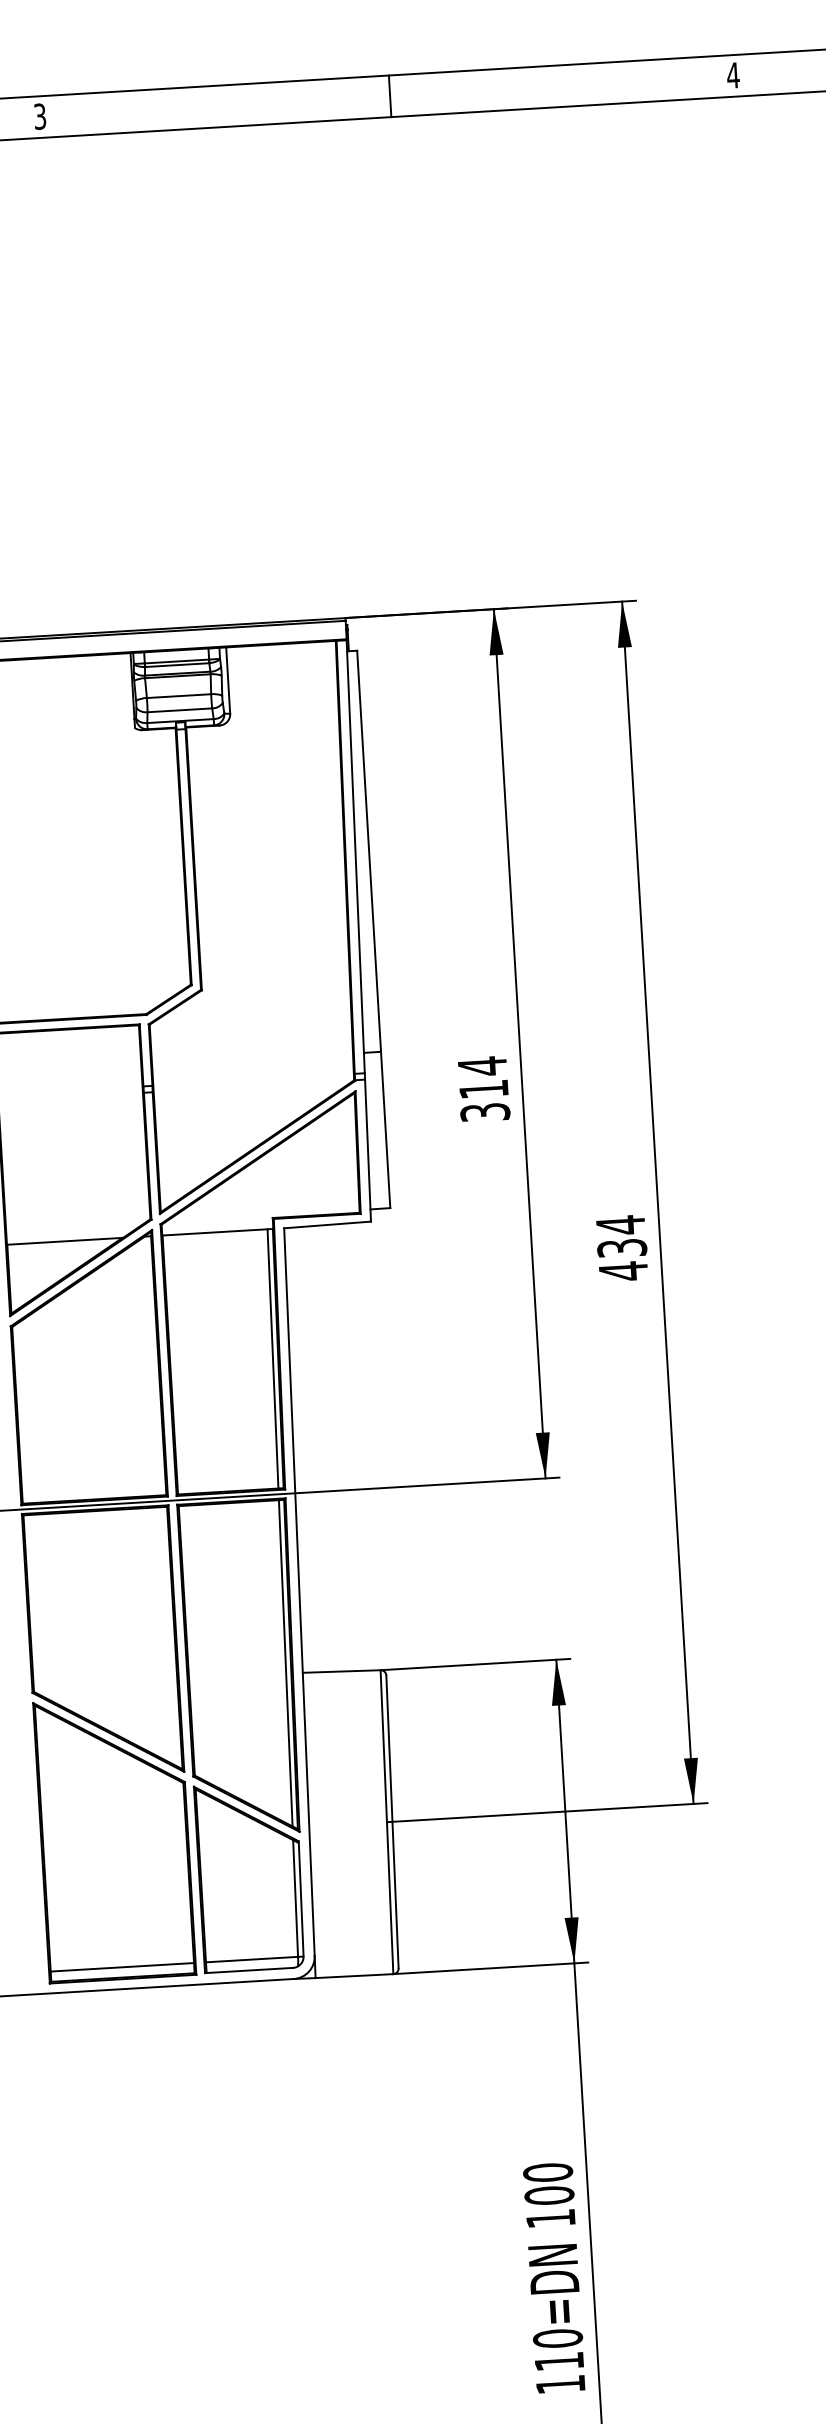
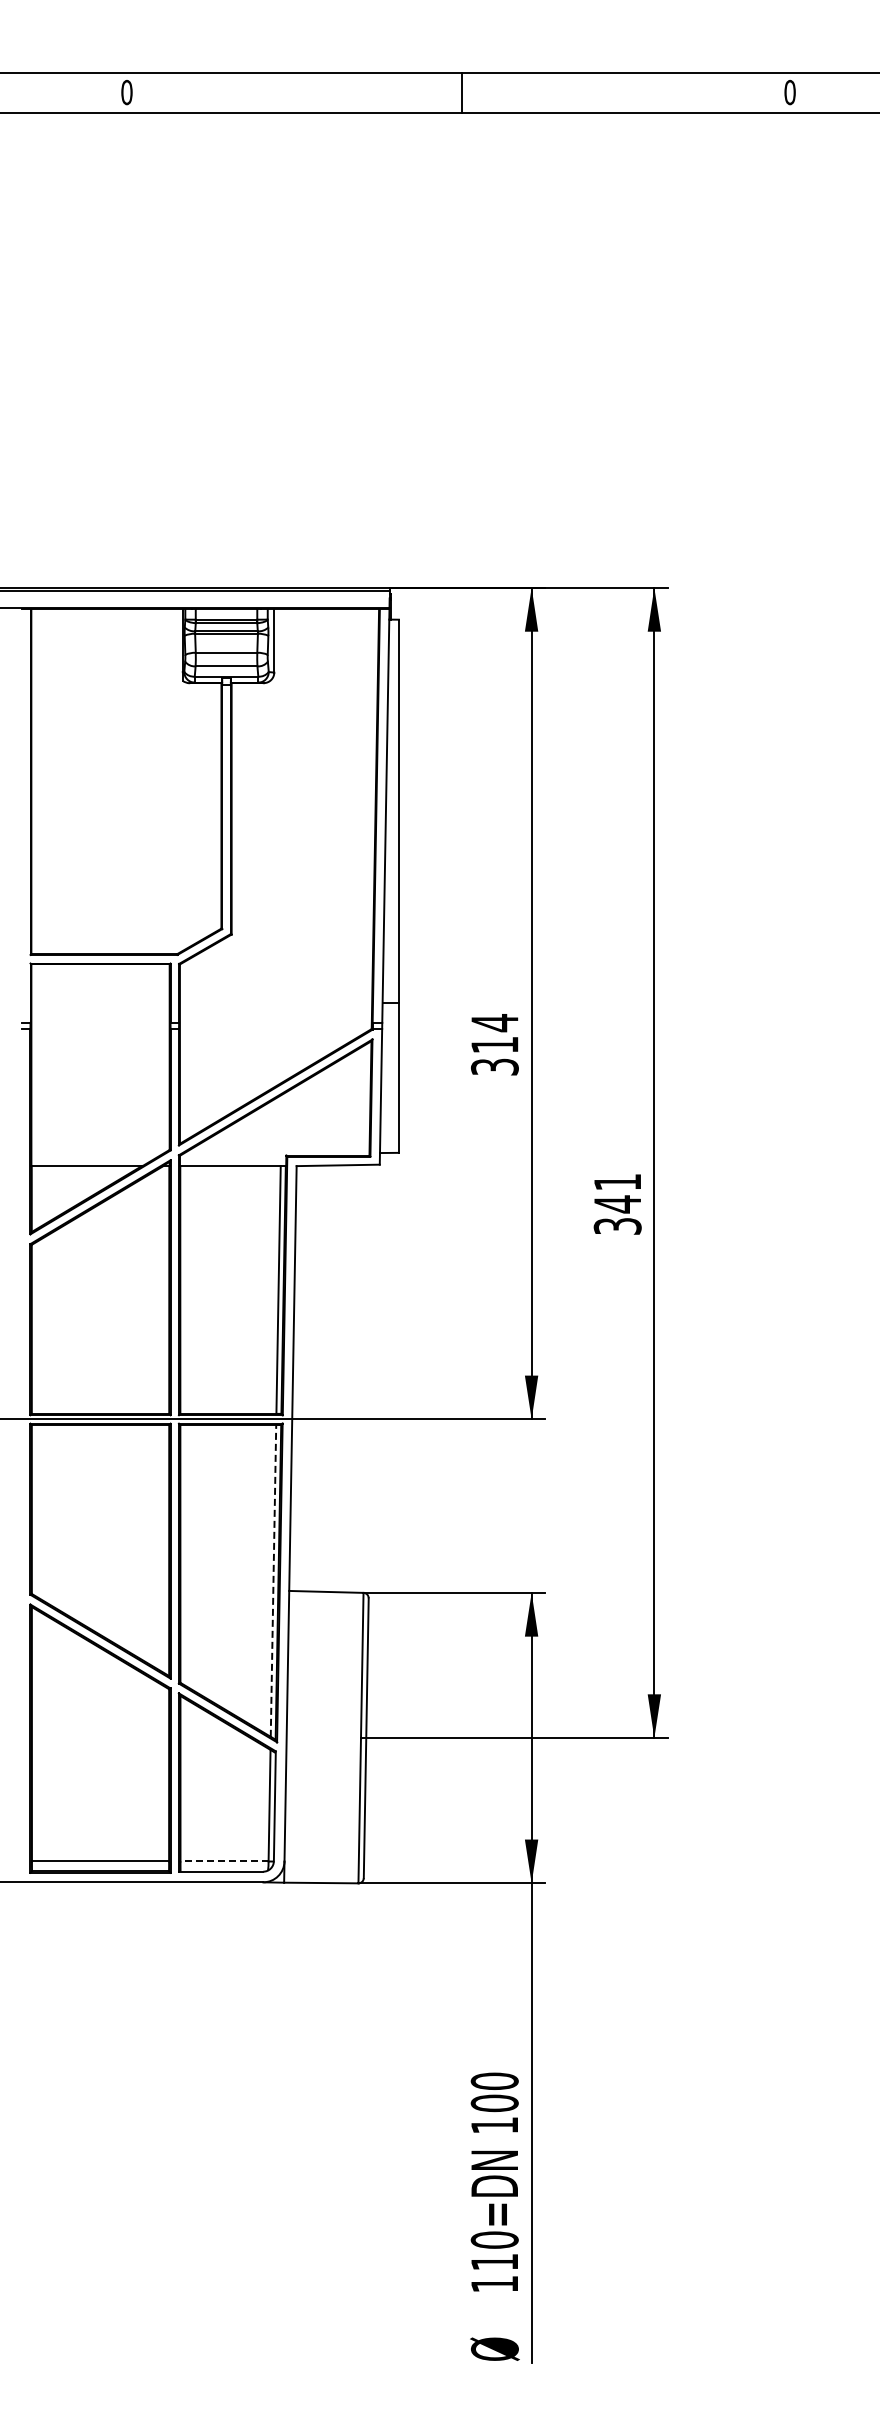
text: (733, 75) -> (790, 92), 4 -> 0
text: (39, 116) -> (126, 92), 3 -> 0
text: (621, 1248) -> (617, 1204), 434 -> 341
line: (285, 1662) -> (273, 1580), solid -> dashed
line: (251, 1959) -> (224, 1861), solid -> dashed

